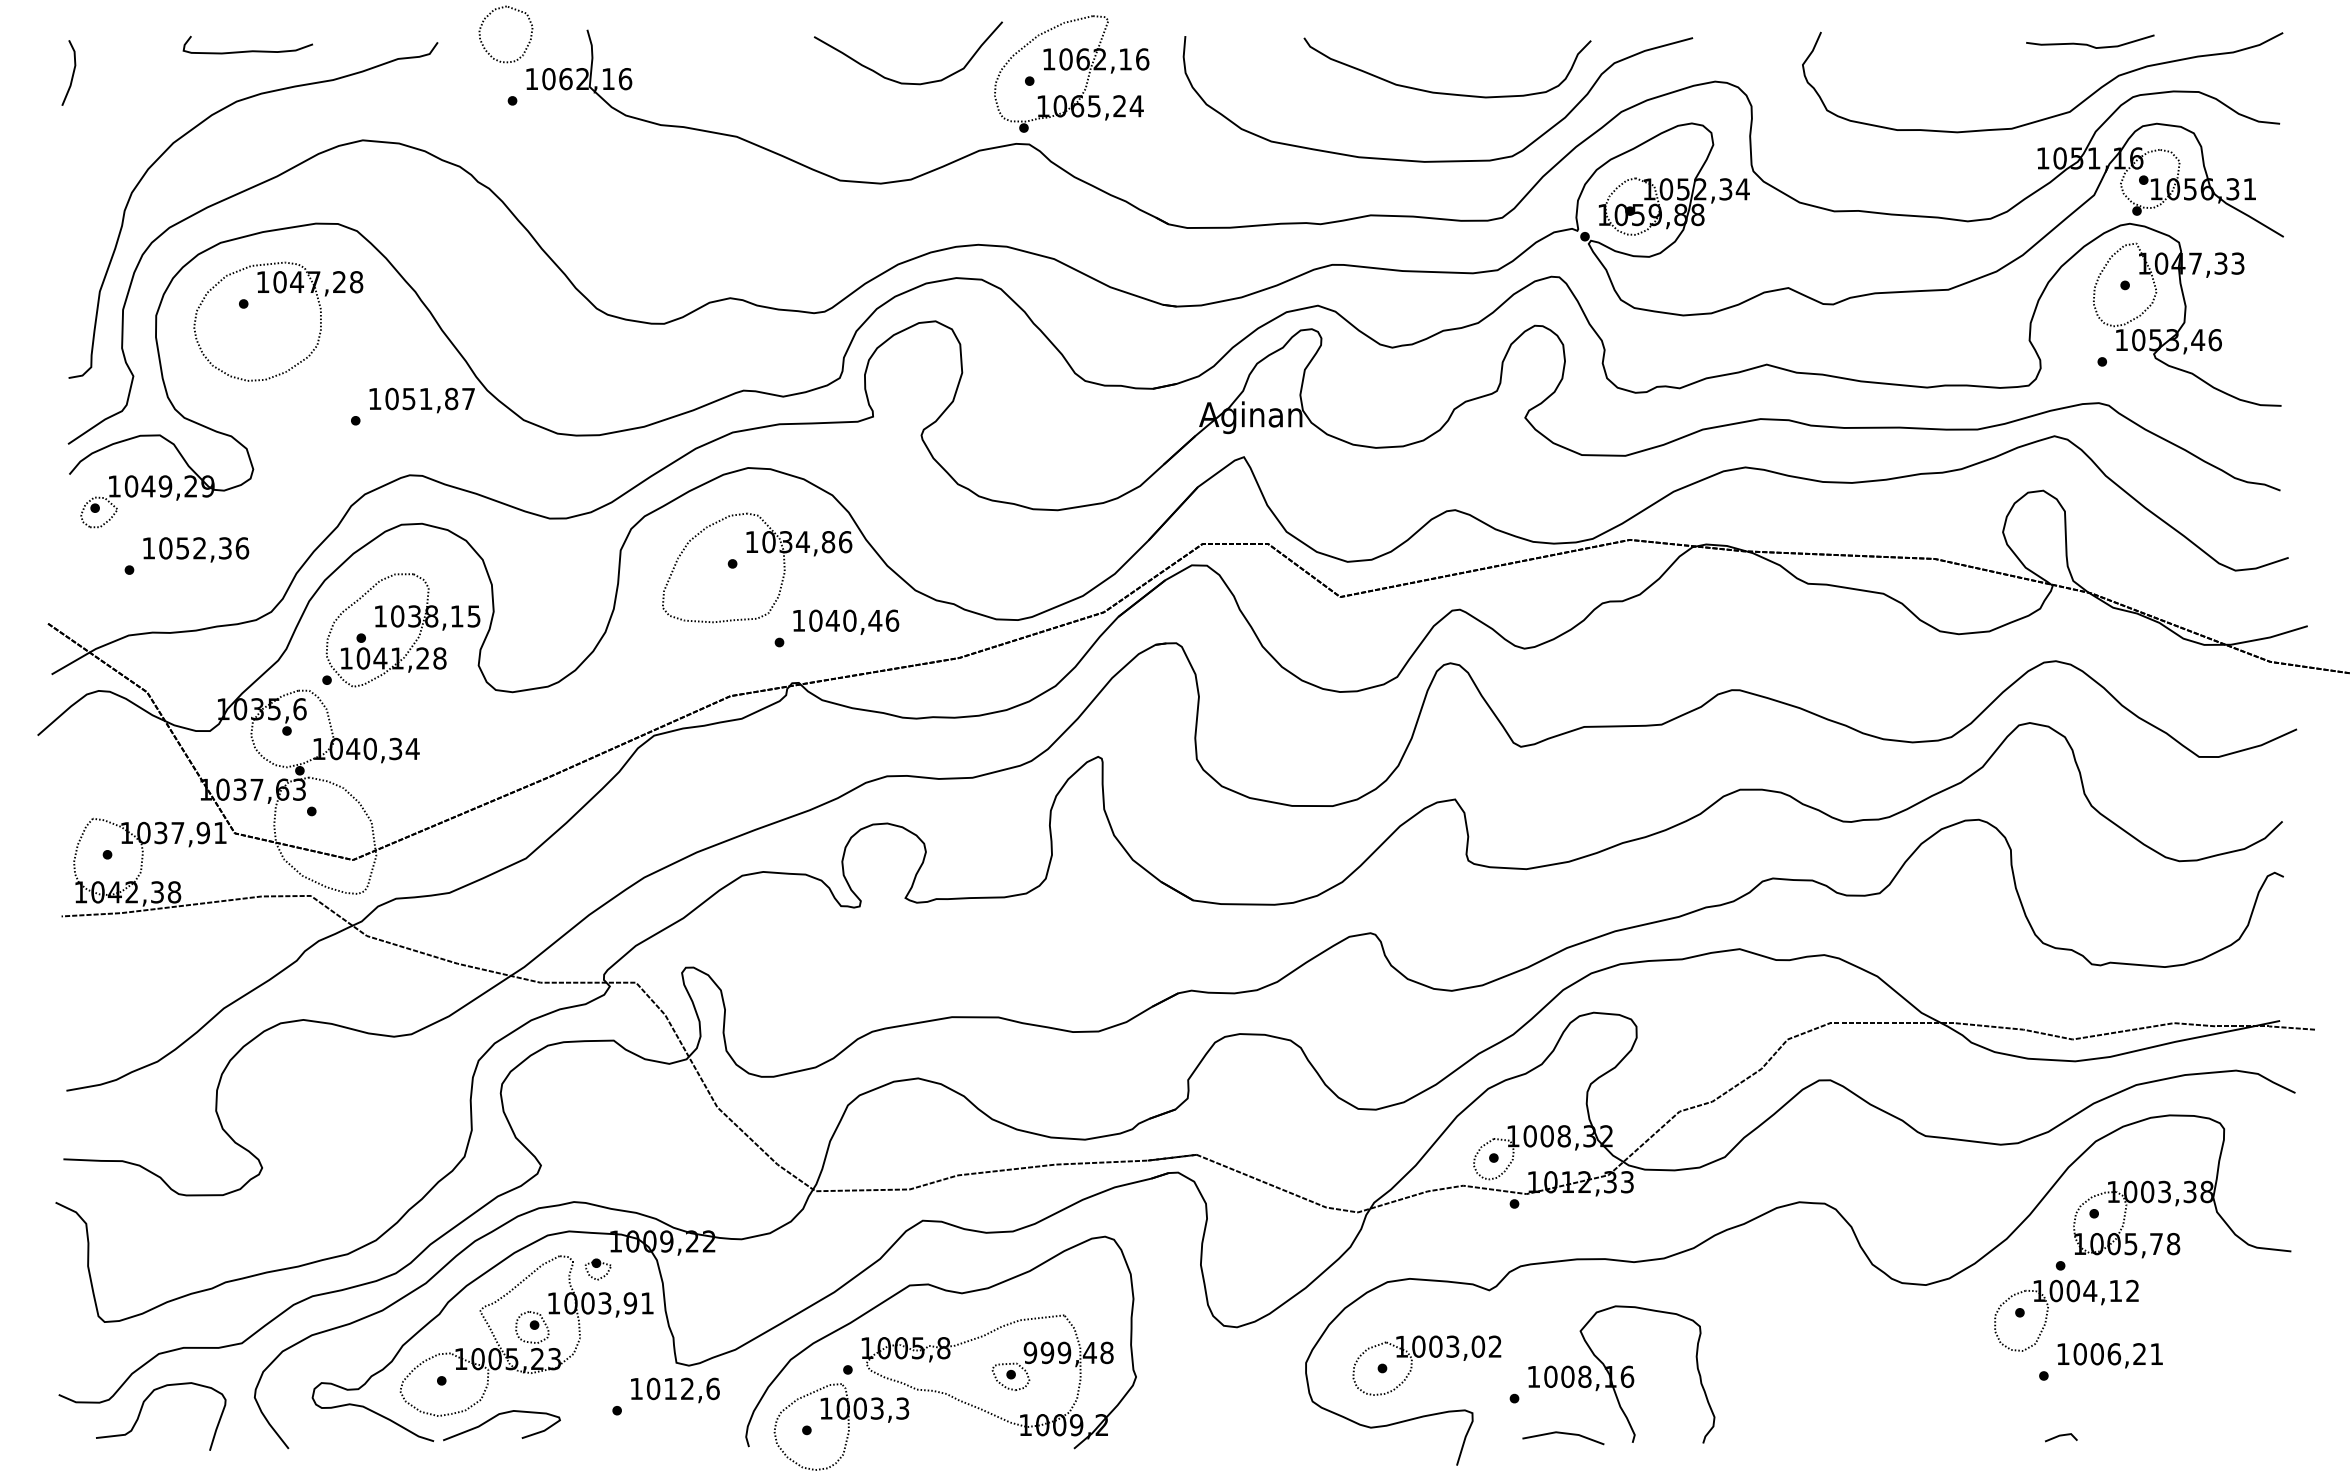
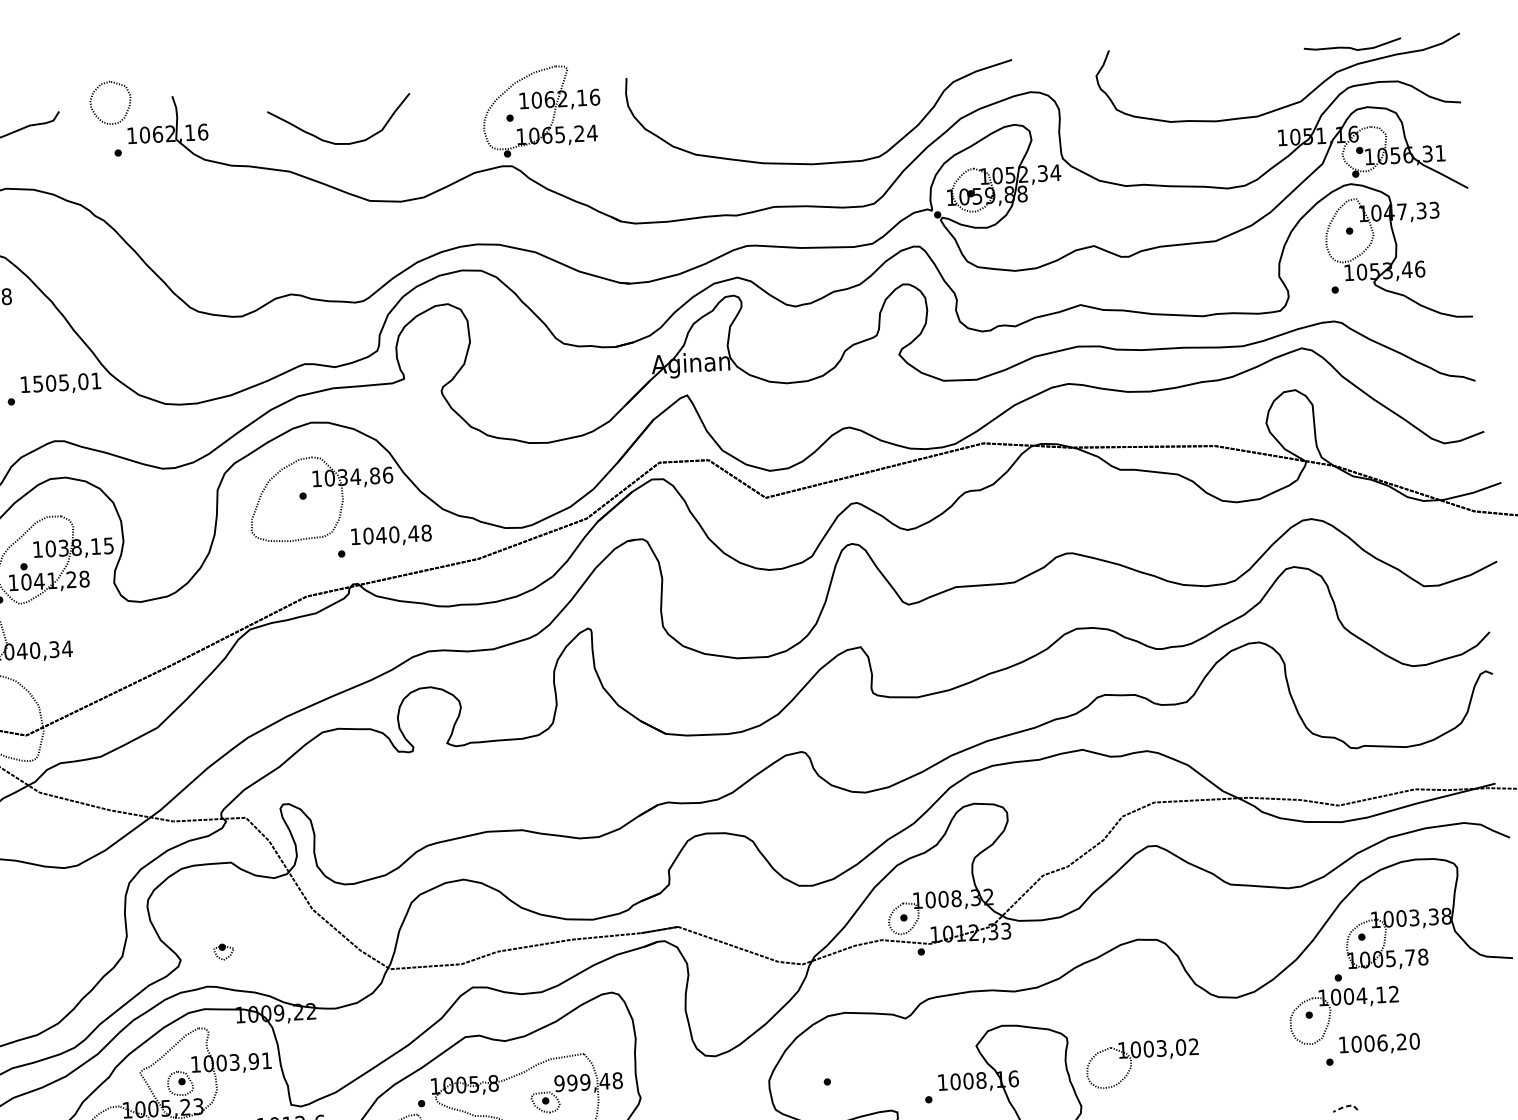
curve: (2089, 44) -> (1352, 47), moved
curve: (907, 82) -> (339, 143), moved
curve: (1445, 92) -> (826, 110), removed
text: (429, 398) -> (66, 382), 1051,87 -> 1505,01
text: (892, 620) -> (426, 532), 1040,46 -> 1040,48
part: (597, 1269) -> (223, 951), moved
text: (2156, 1354) -> (1414, 1041), 1006,21 -> 1006,20
part: (1421, 1357) -> (1138, 1057), moved
line: (2062, 1435) -> (1346, 1106), solid -> dashed

